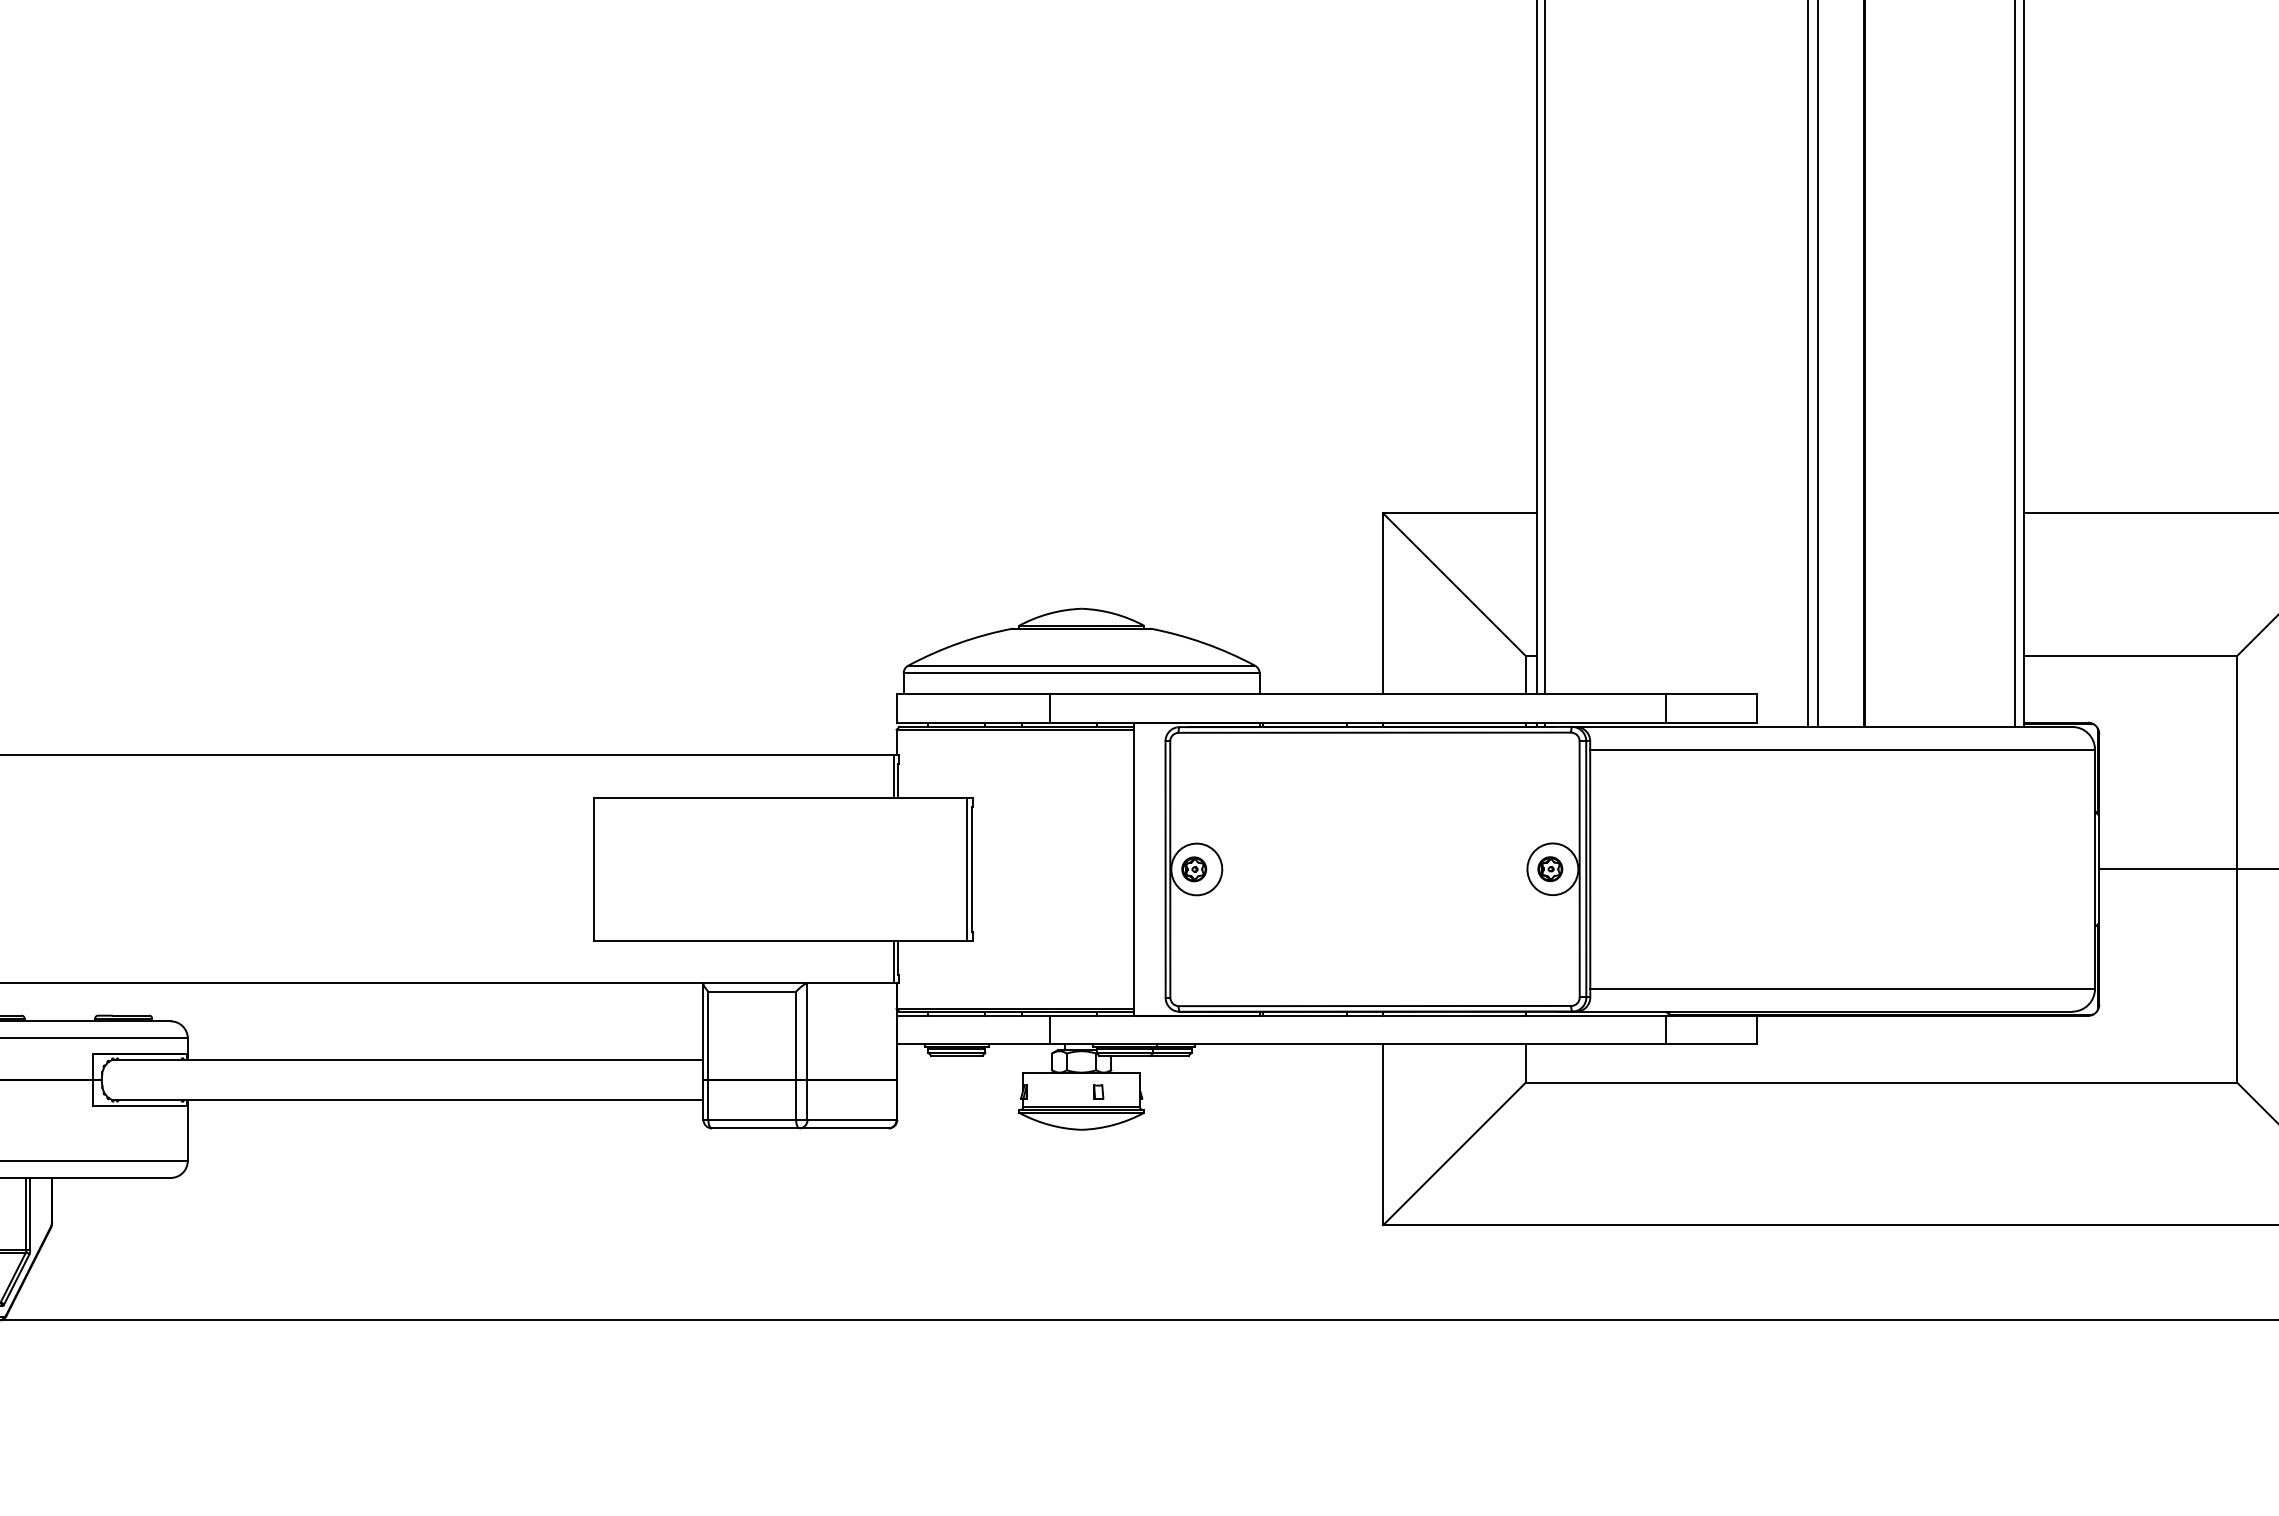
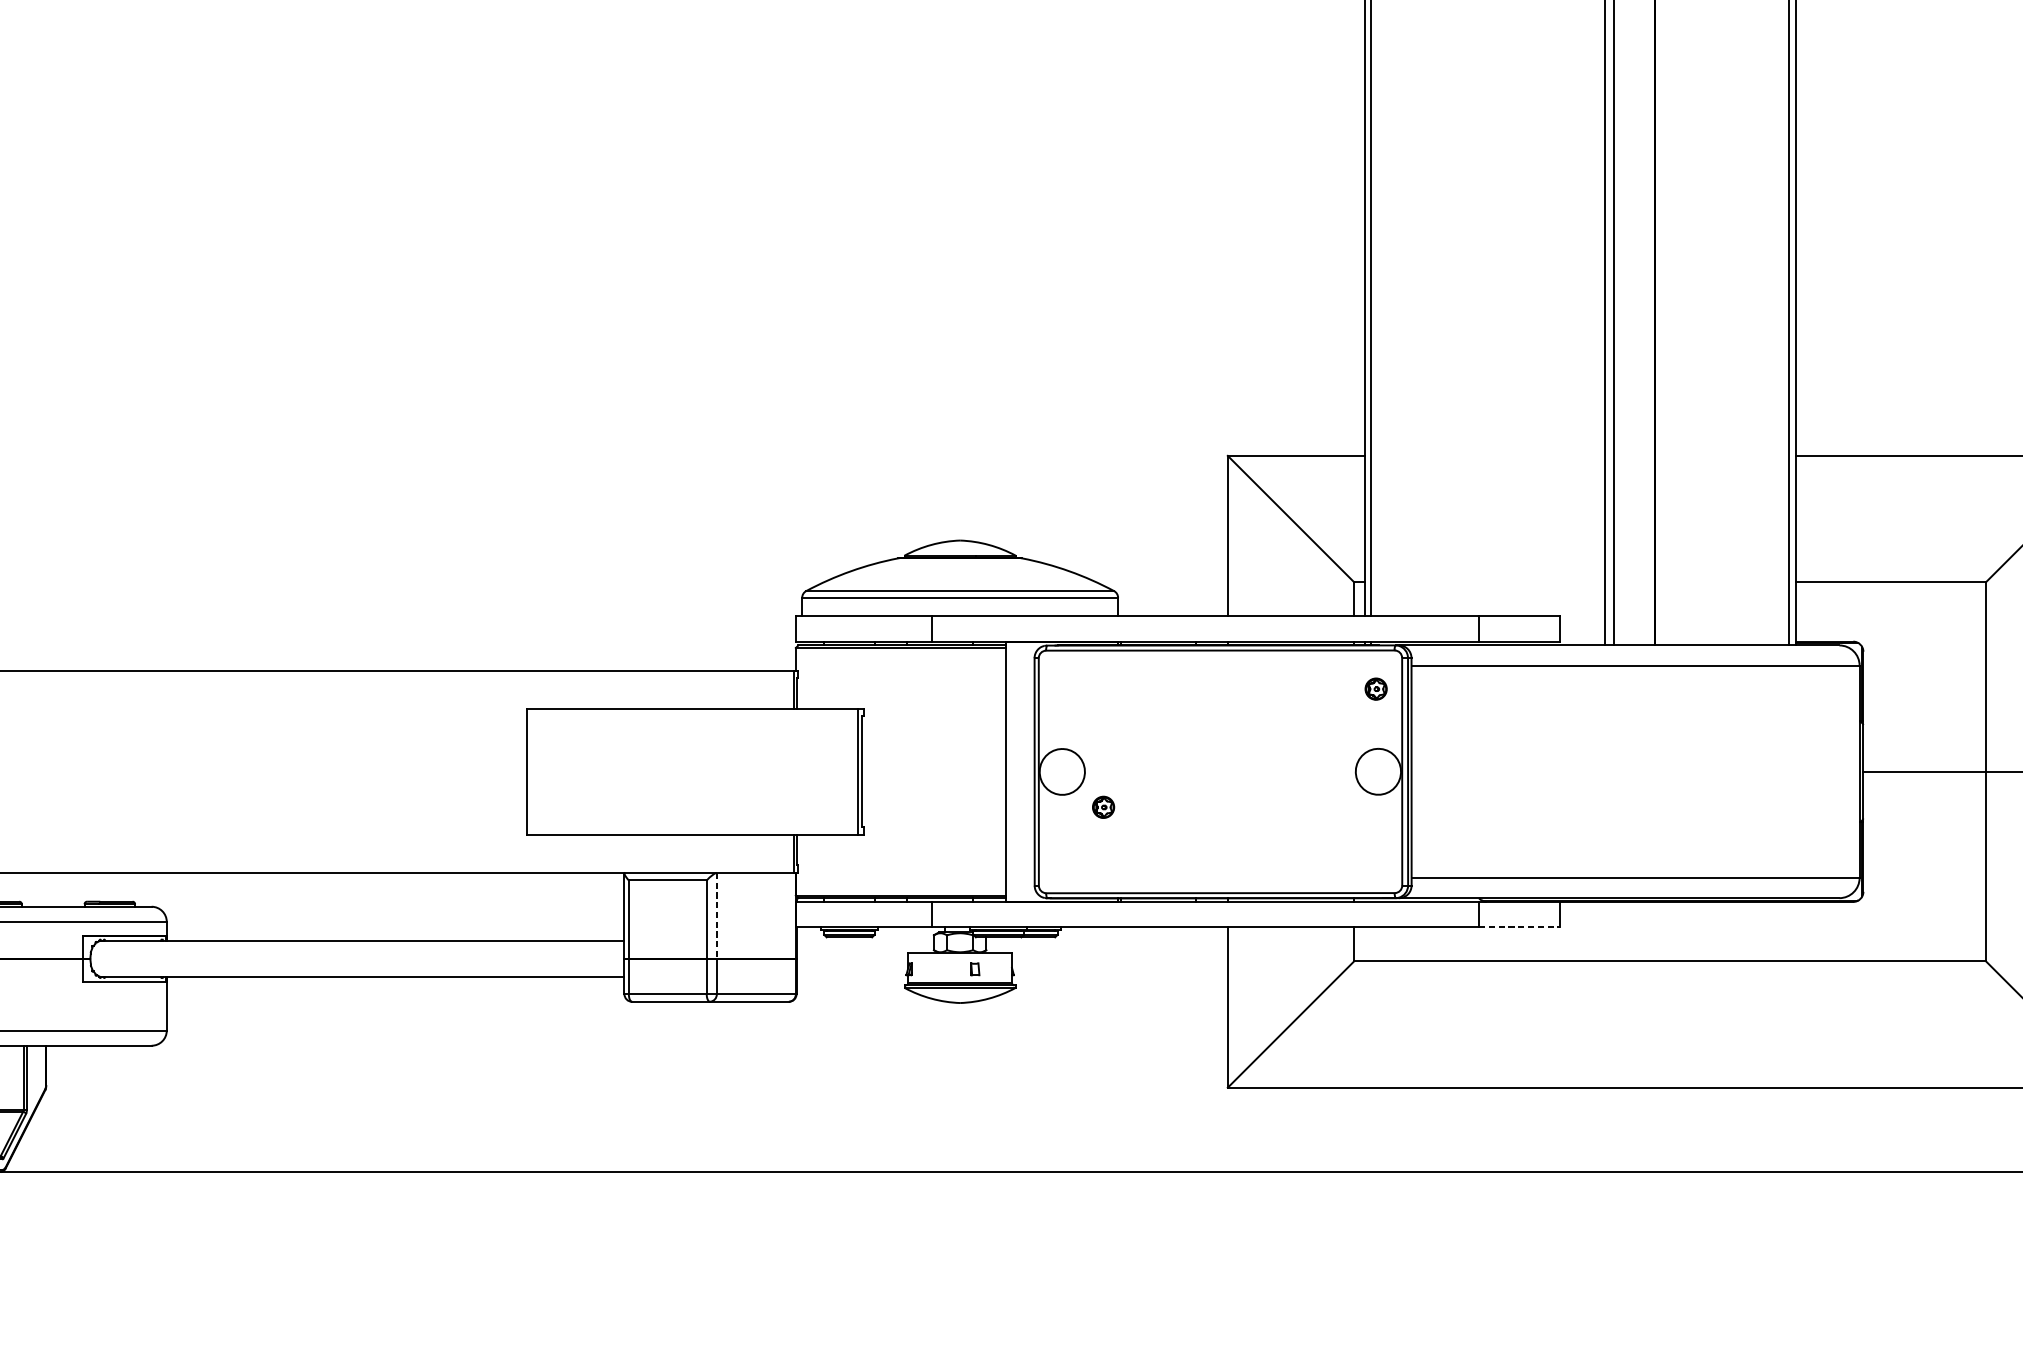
part: (1550, 868) -> (1376, 688), moved
part: (1194, 869) -> (1103, 807), moved
line: (807, 1032) -> (716, 916), solid -> dashed
line: (1712, 1044) -> (1520, 927), solid -> dashed

